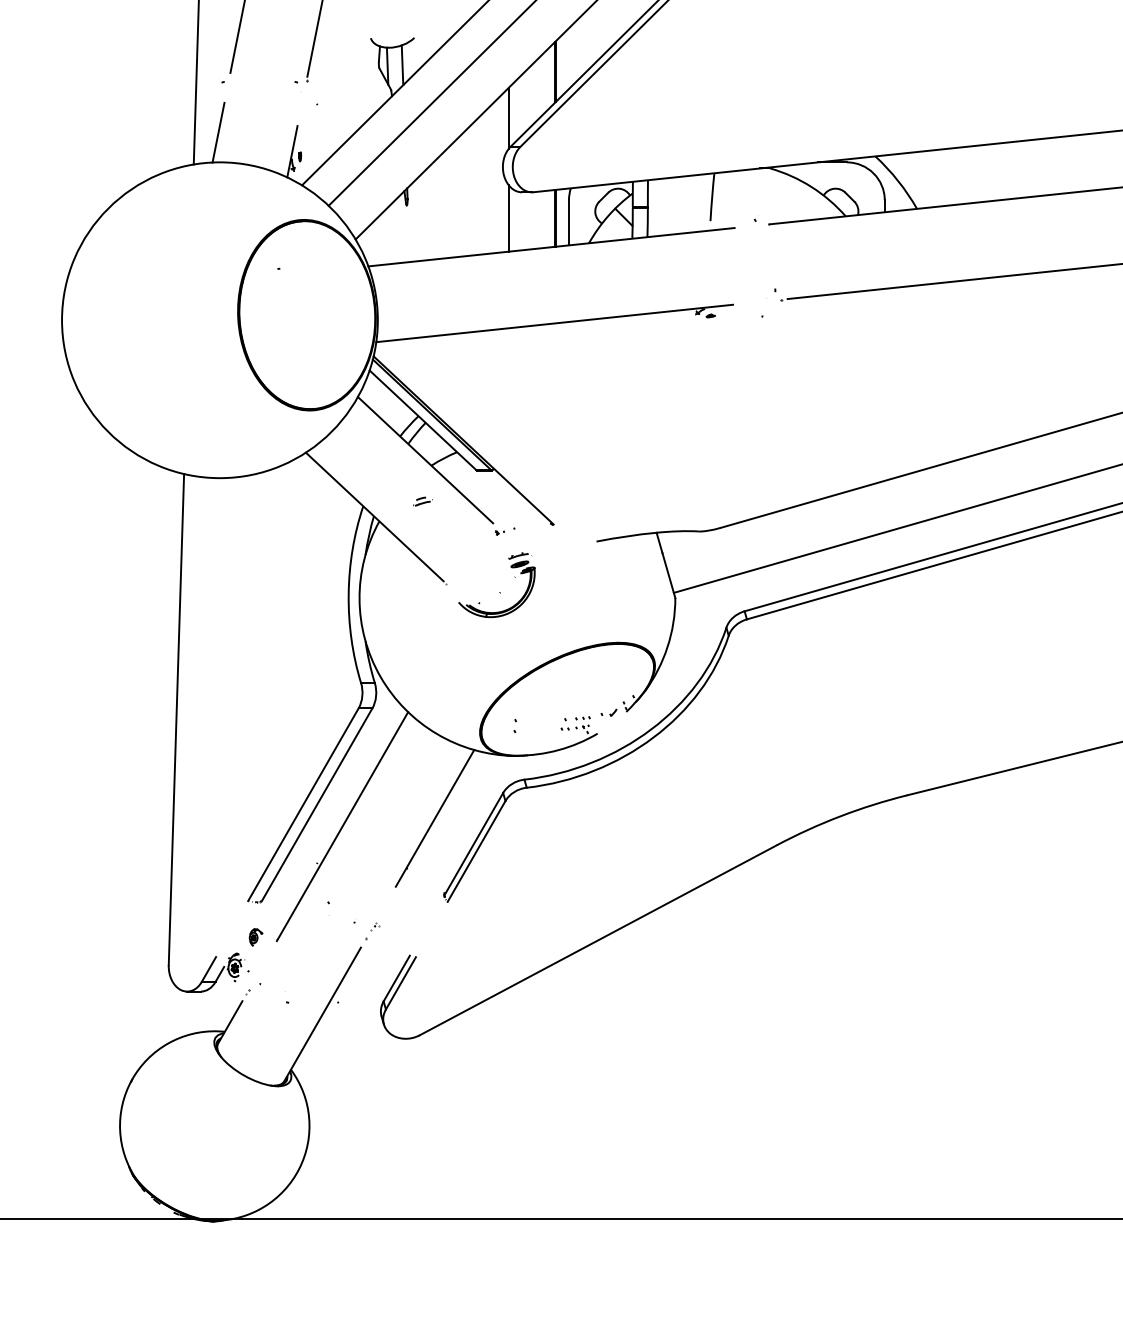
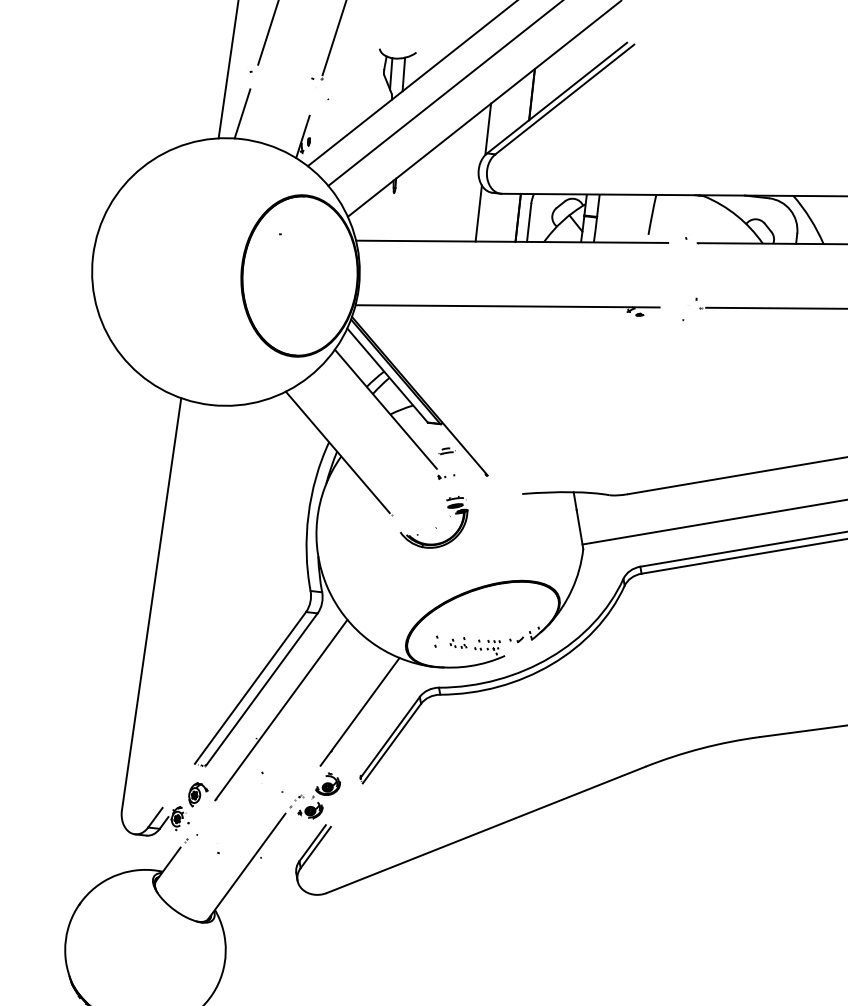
part: (422, 501) -> (446, 451), moved
part: (541, 723) -> (458, 642), added
part: (398, 921) -> (319, 795), added
part: (255, 937) -> (197, 795), size x1.67

